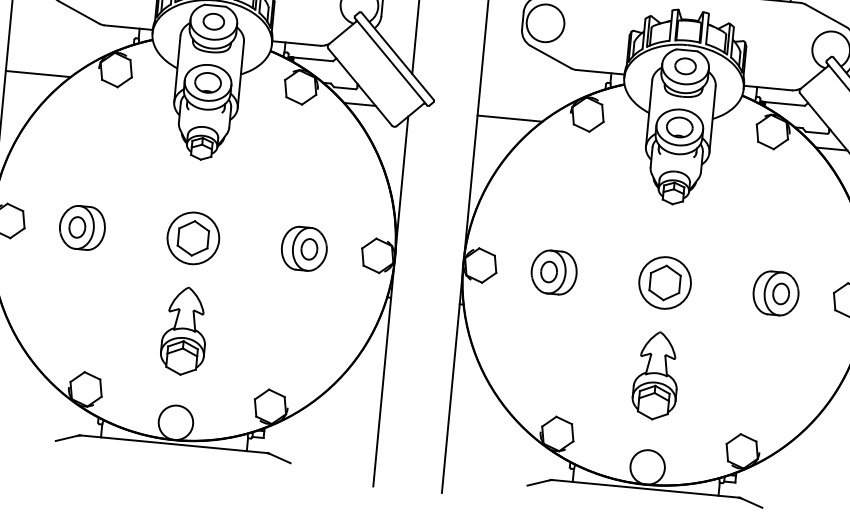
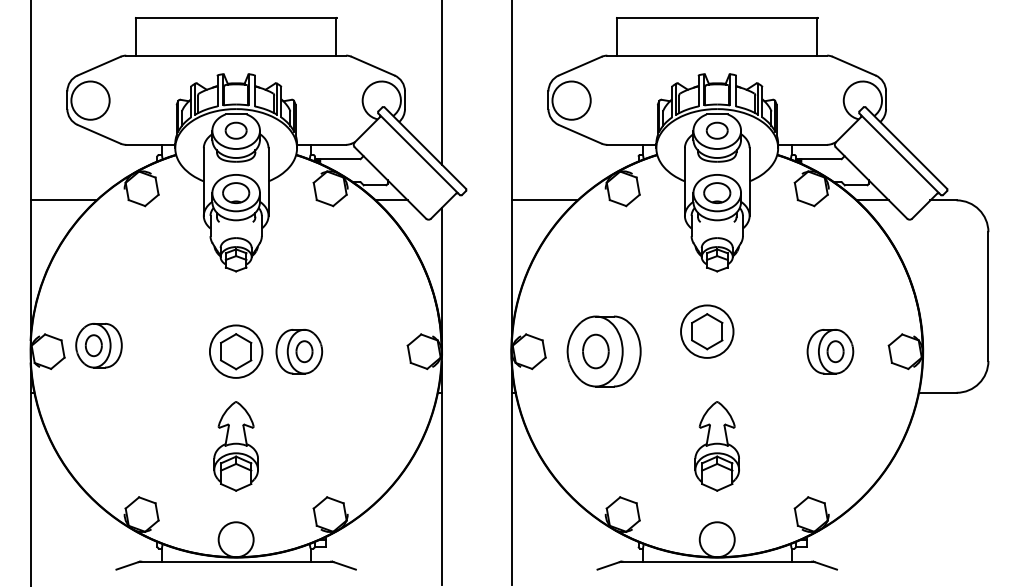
part: (81, 227) -> (98, 345), moved
part: (304, 248) -> (299, 351), moved
part: (553, 272) -> (603, 351), size x1.6
part: (665, 282) -> (707, 331), moved

